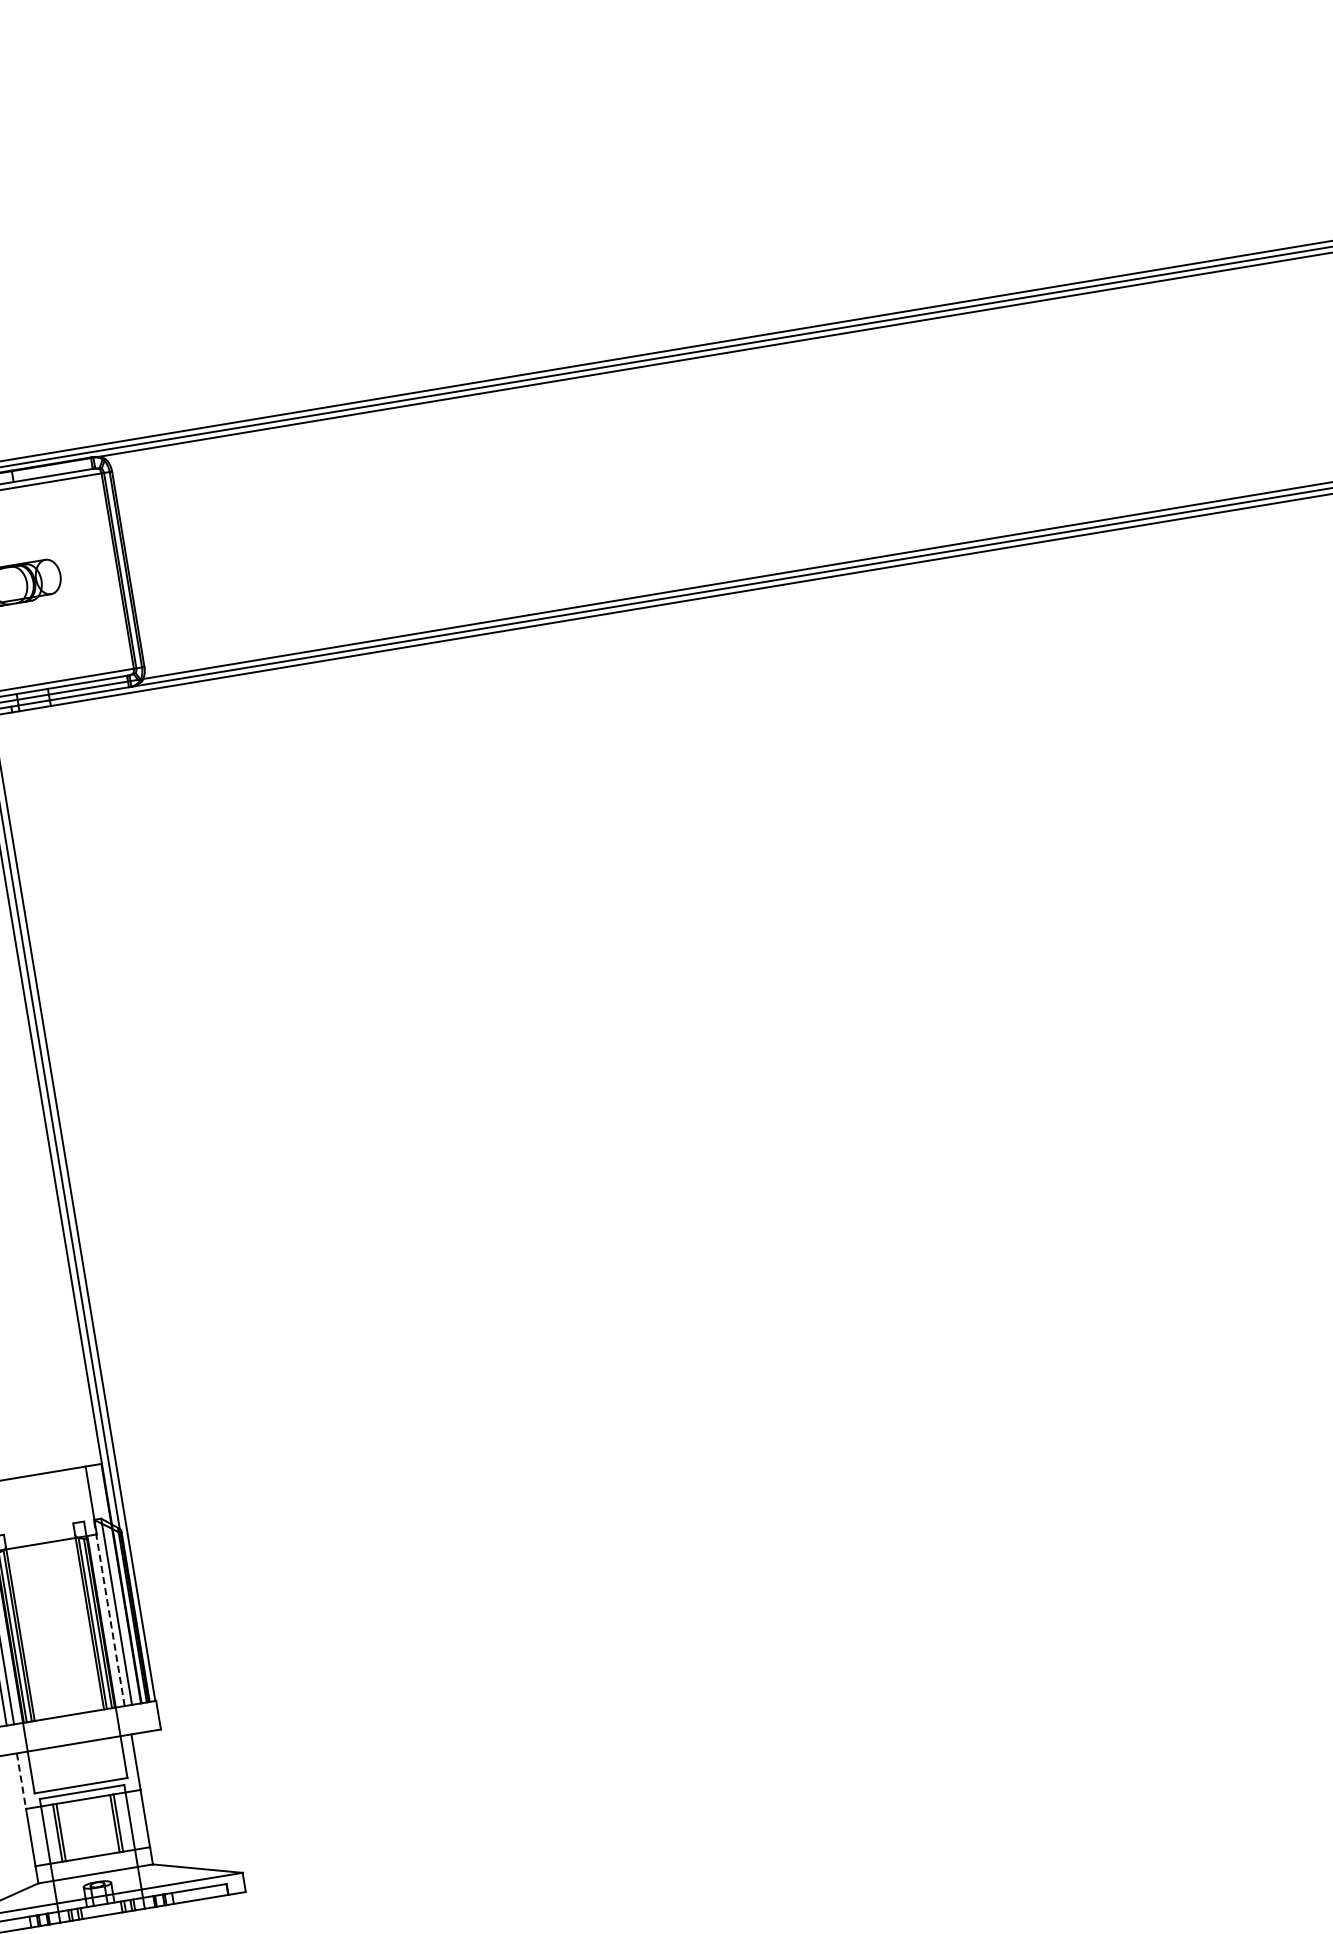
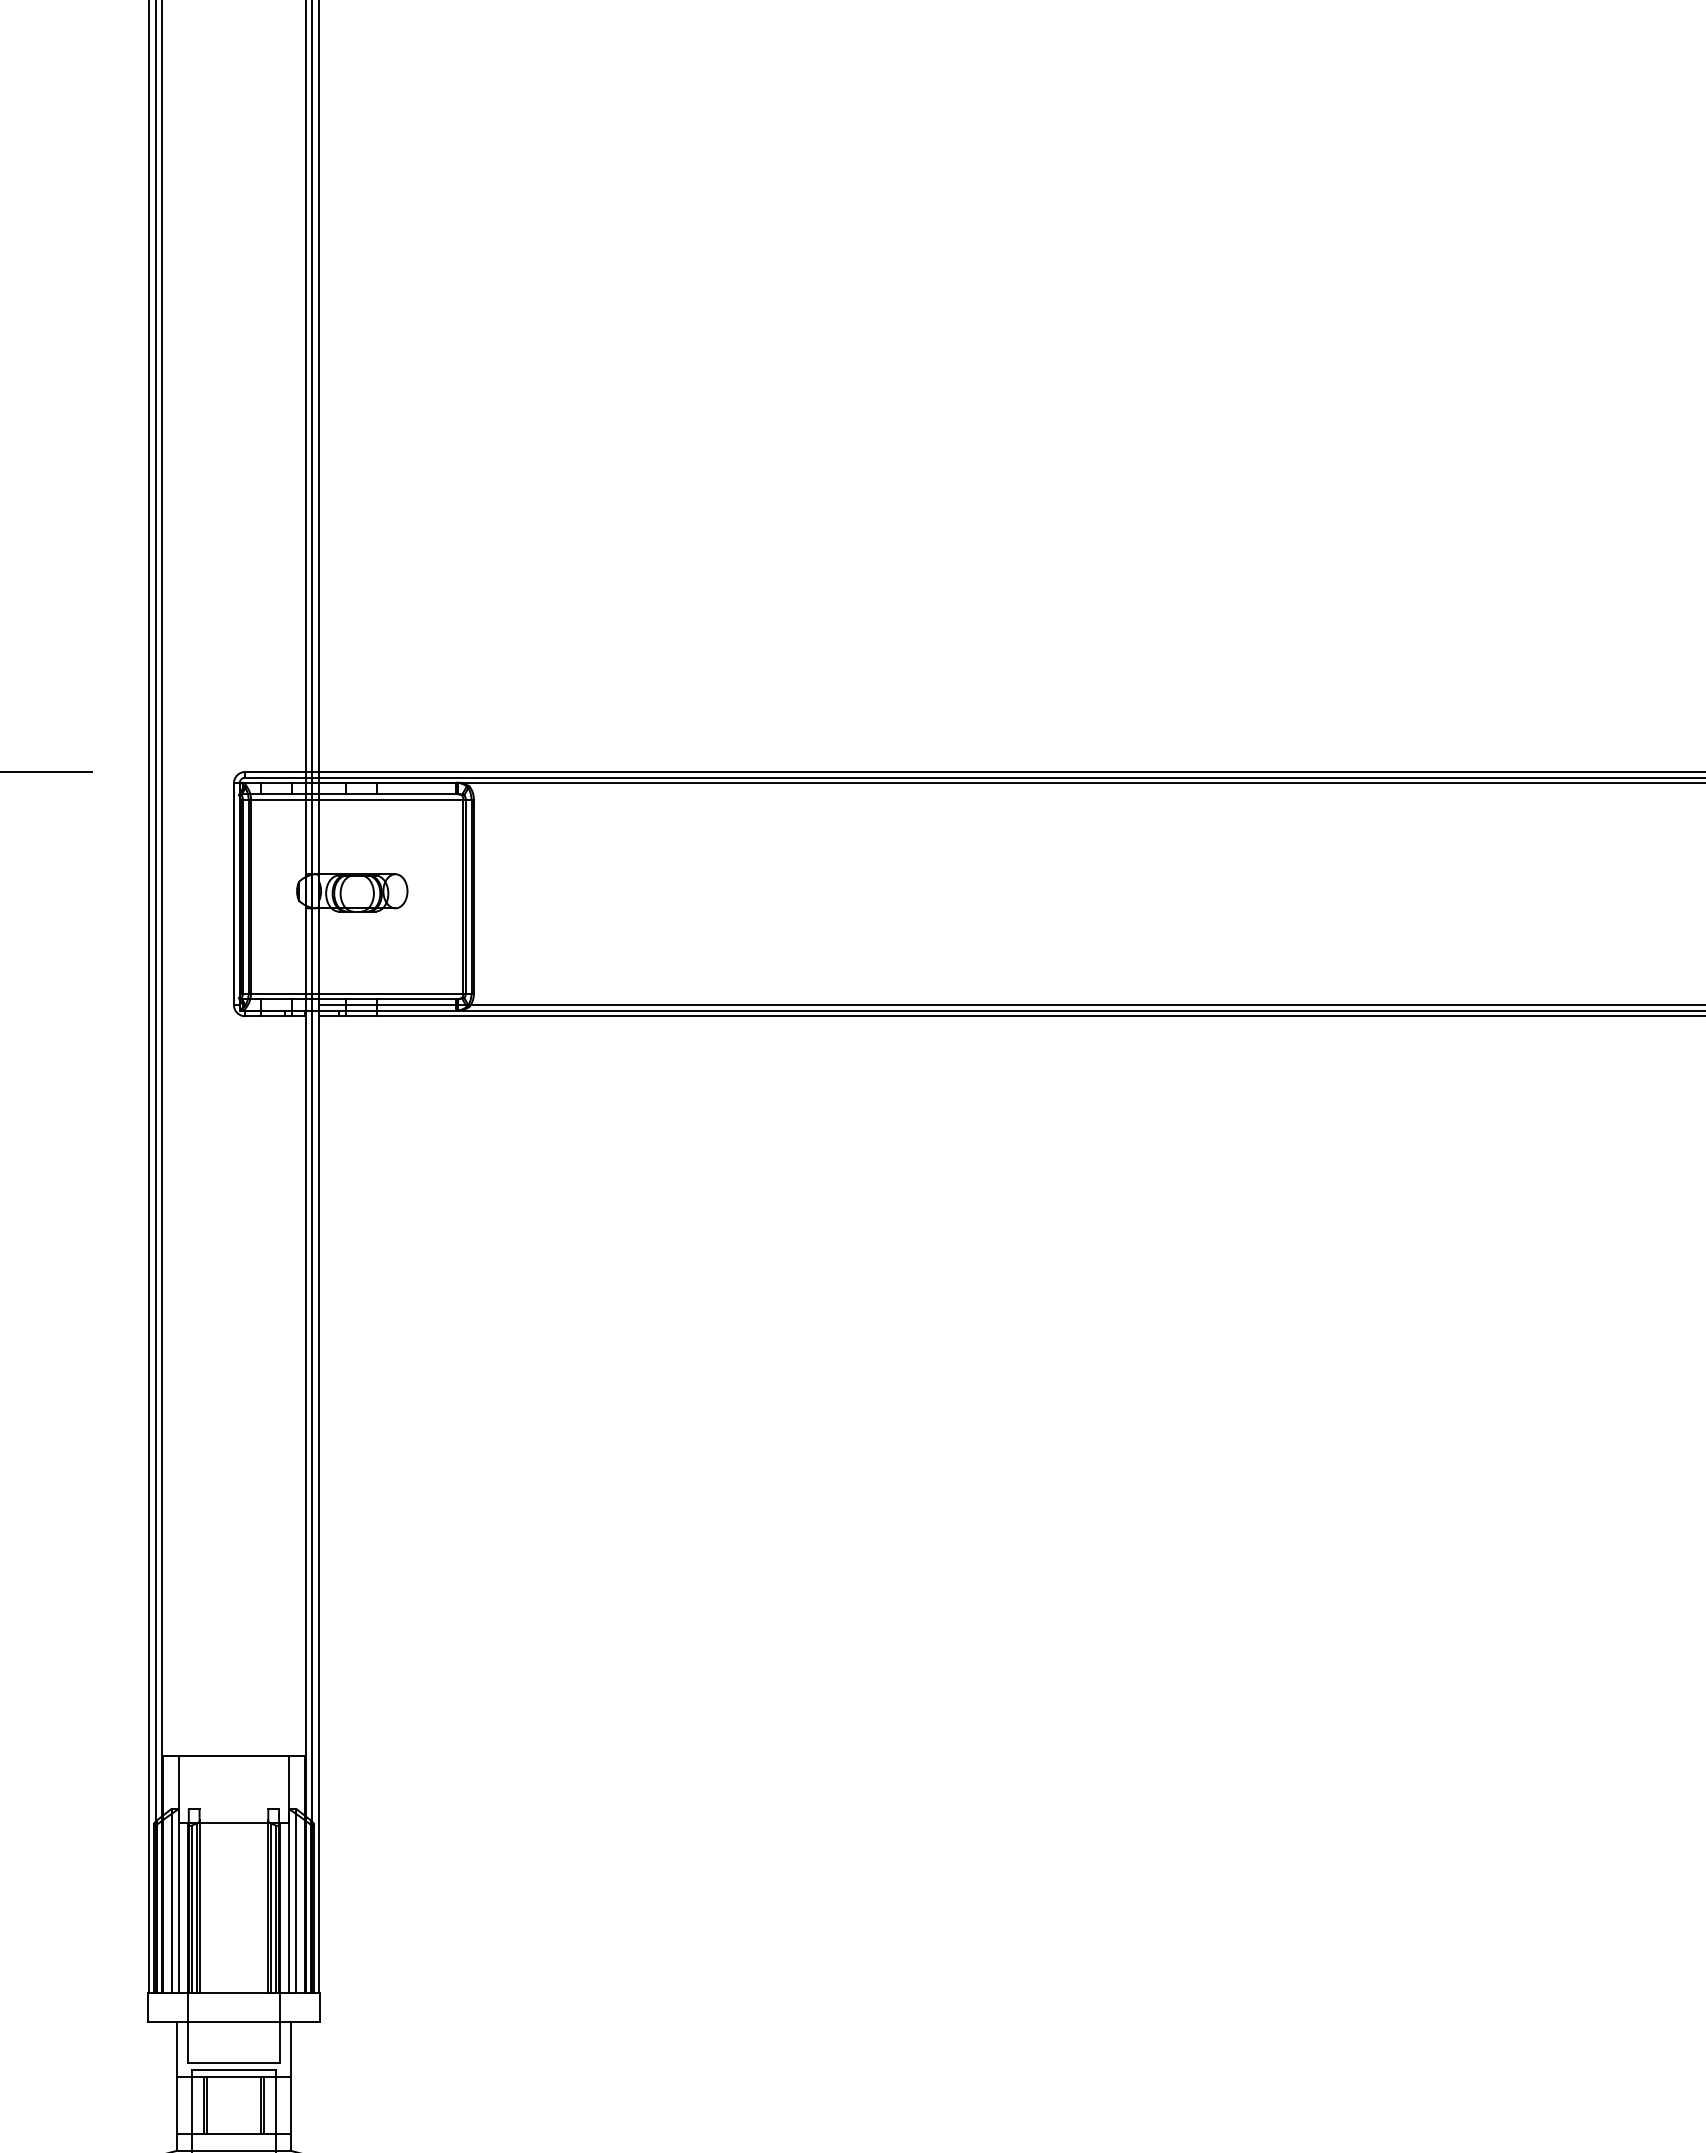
line: (108, 1612) -> (288, 1900), dashed -> solid
line: (21, 1781) -> (177, 2049), dashed -> solid

